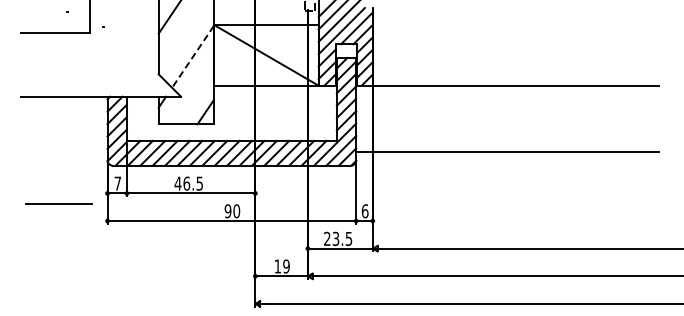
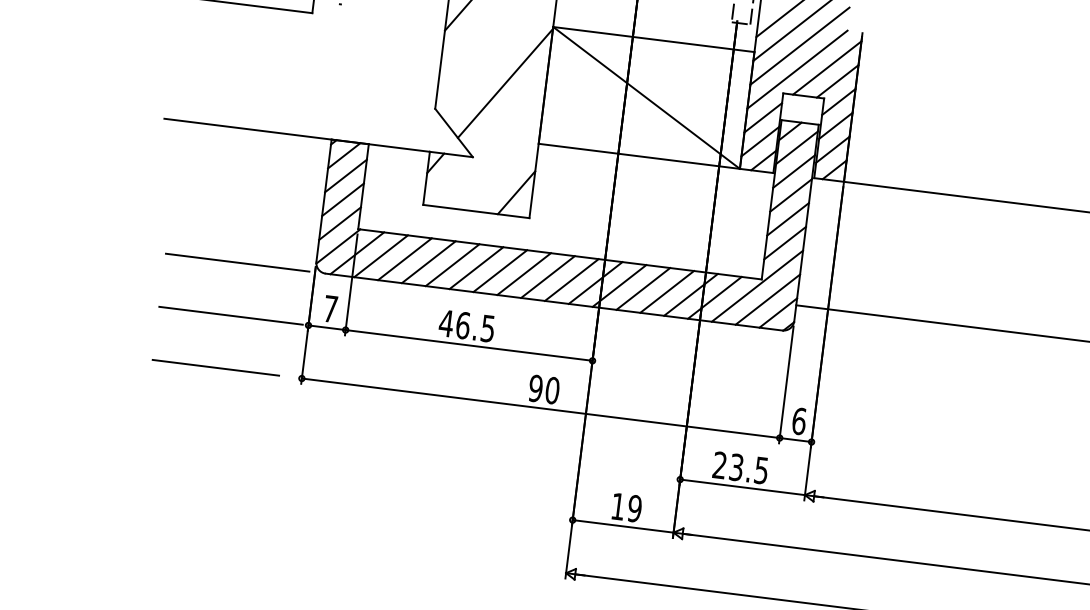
line: (192, 57) -> (504, 84), dashed -> solid
line: (66, 165) -> (236, 261), added
line: (66, 193) -> (229, 315), added
line: (58, 203) -> (215, 366), moved

